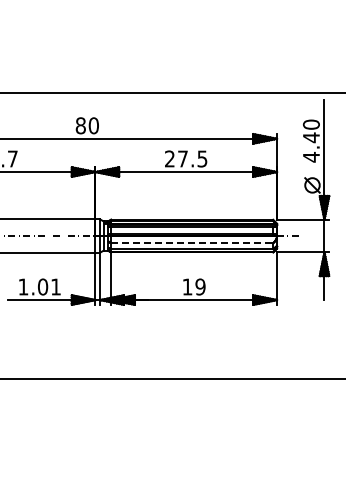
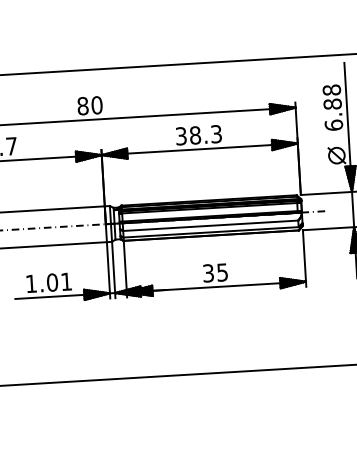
text: (310, 140) -> (331, 107), 4.40 -> 6.88
text: (186, 158) -> (199, 134), 27.5 -> 38.3
line: (192, 243) -> (211, 226), dashed -> solid
text: (193, 286) -> (214, 272), 19 -> 35

